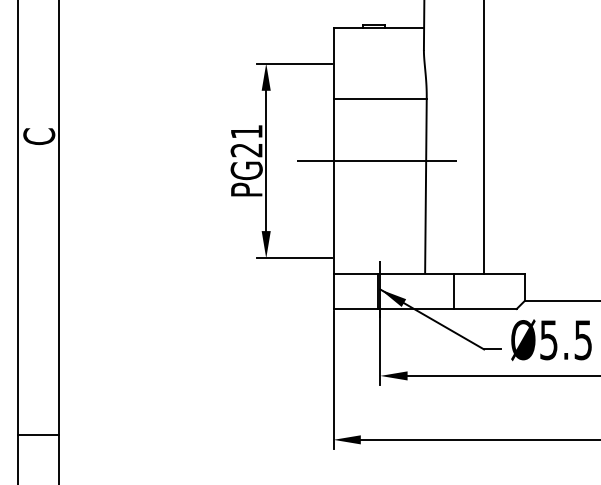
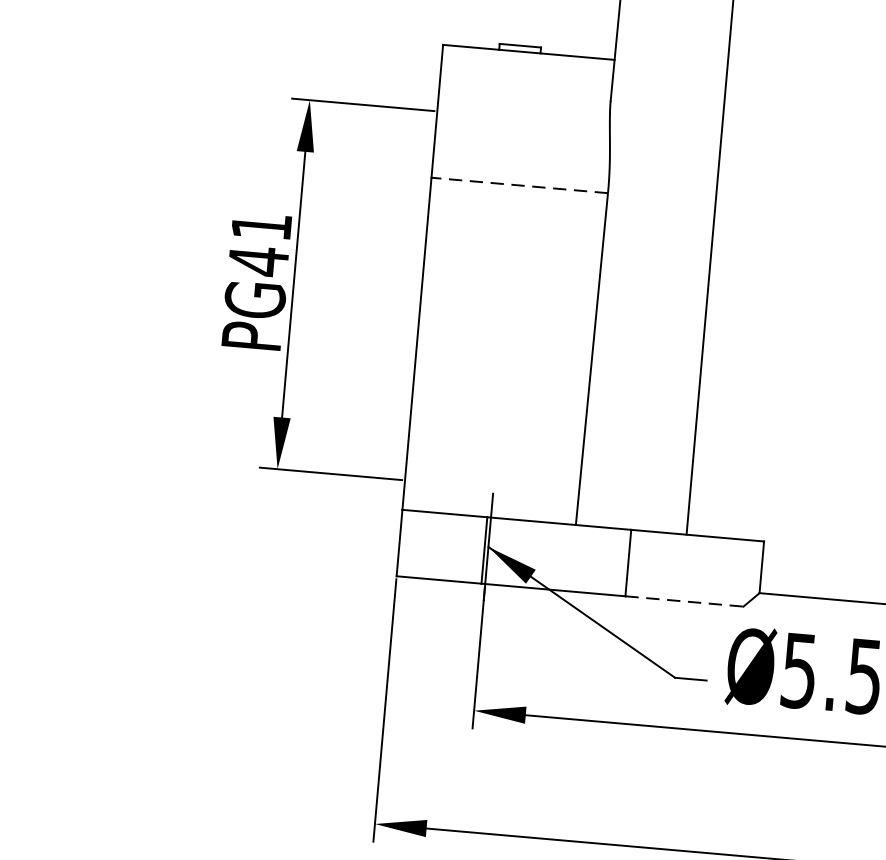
line: (380, 98) -> (520, 185), solid -> dashed
text: (246, 149) -> (258, 259), PG21 -> PG41
line: (376, 160) -> (502, 302), removed
line: (486, 309) -> (686, 602), solid -> dashed

